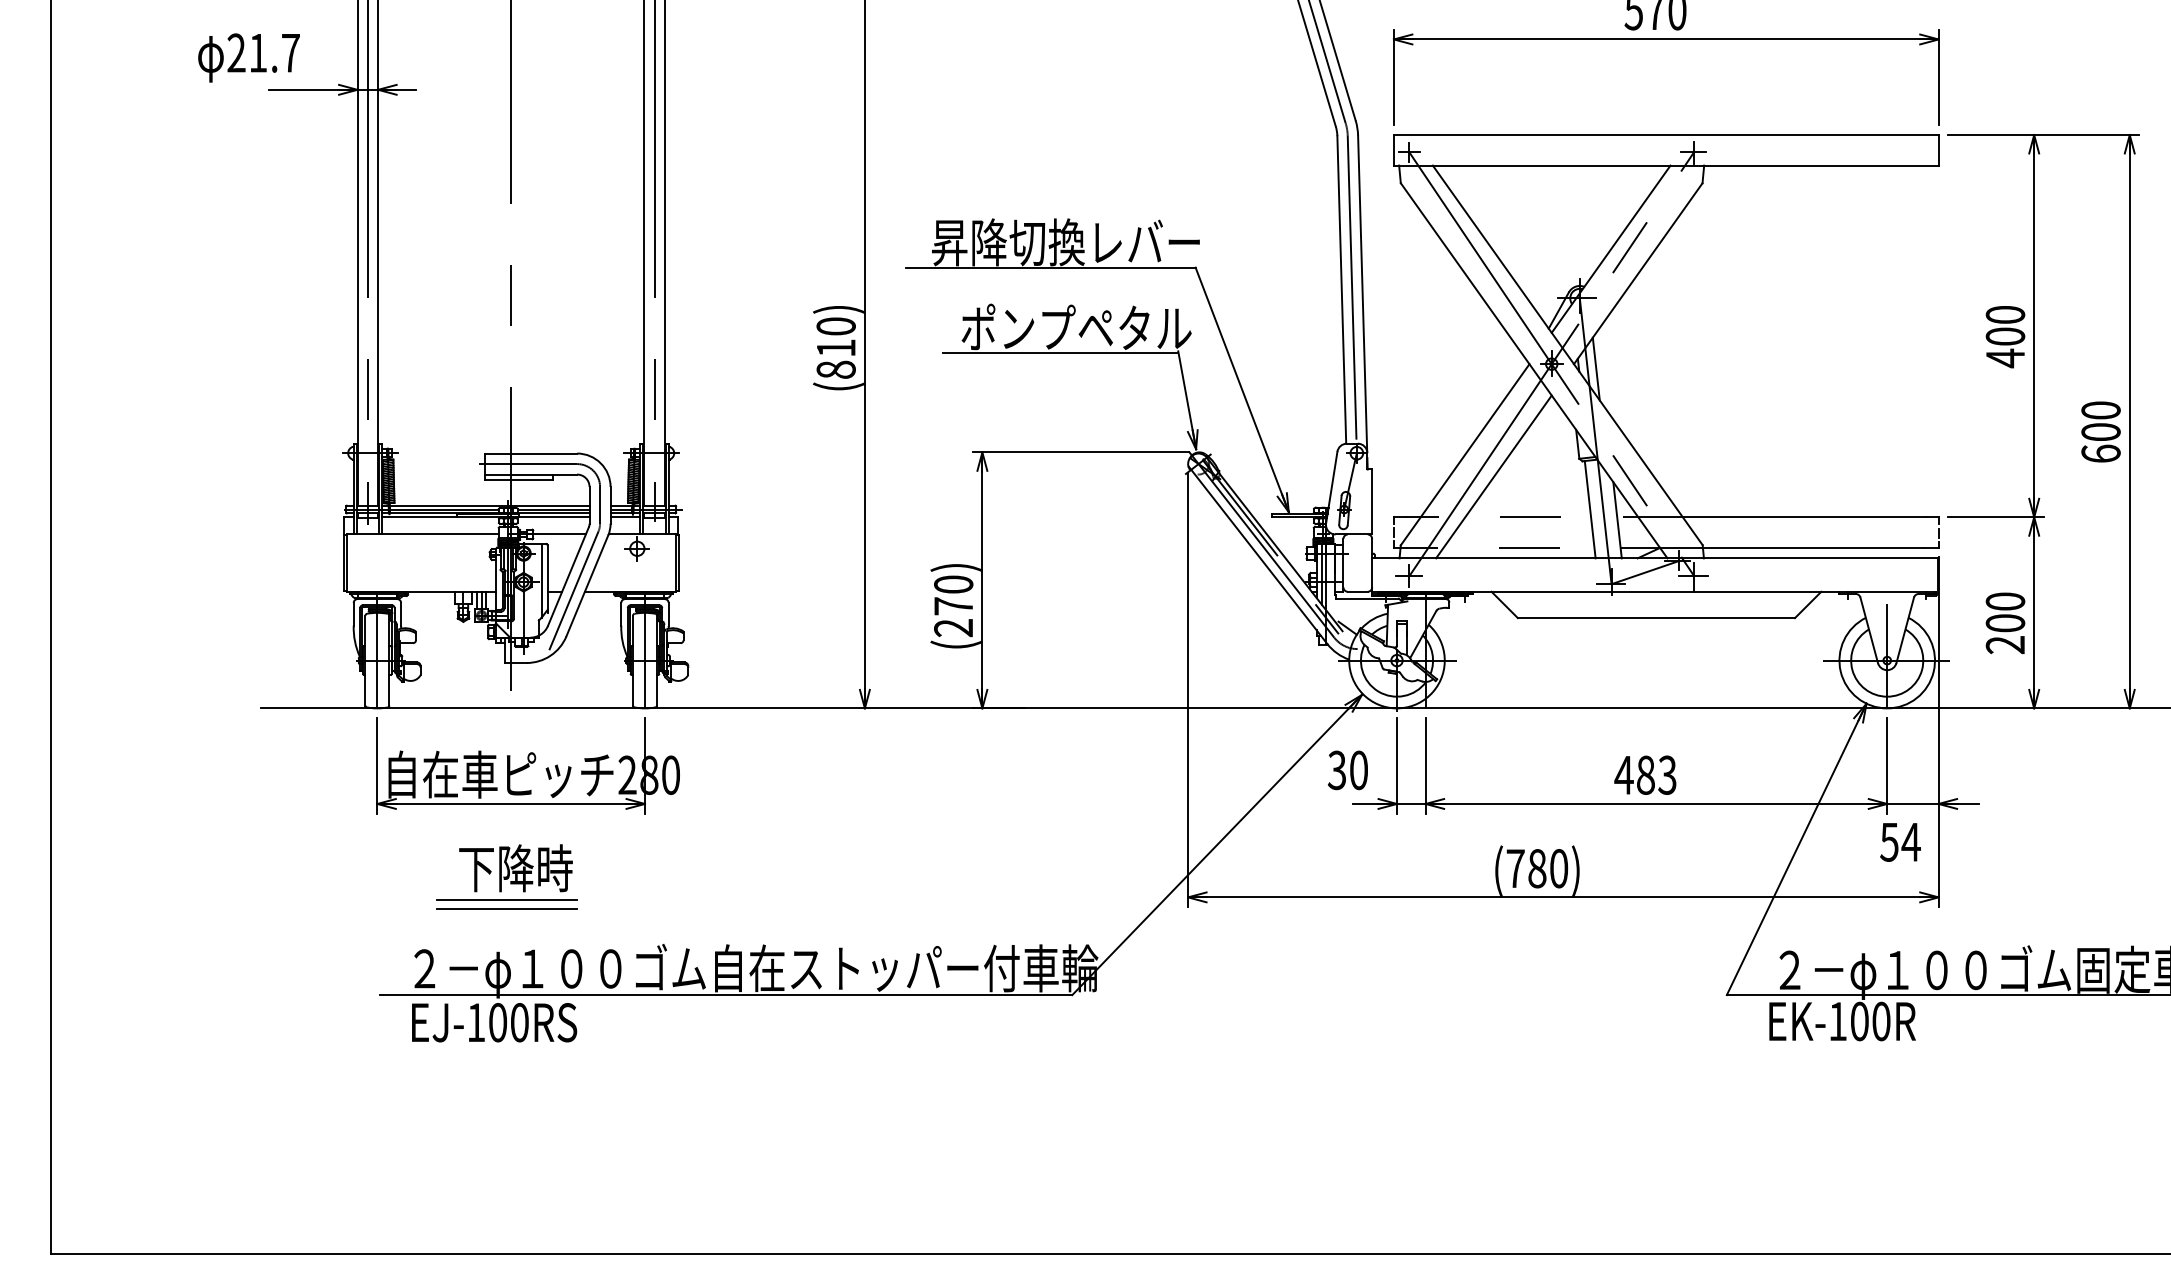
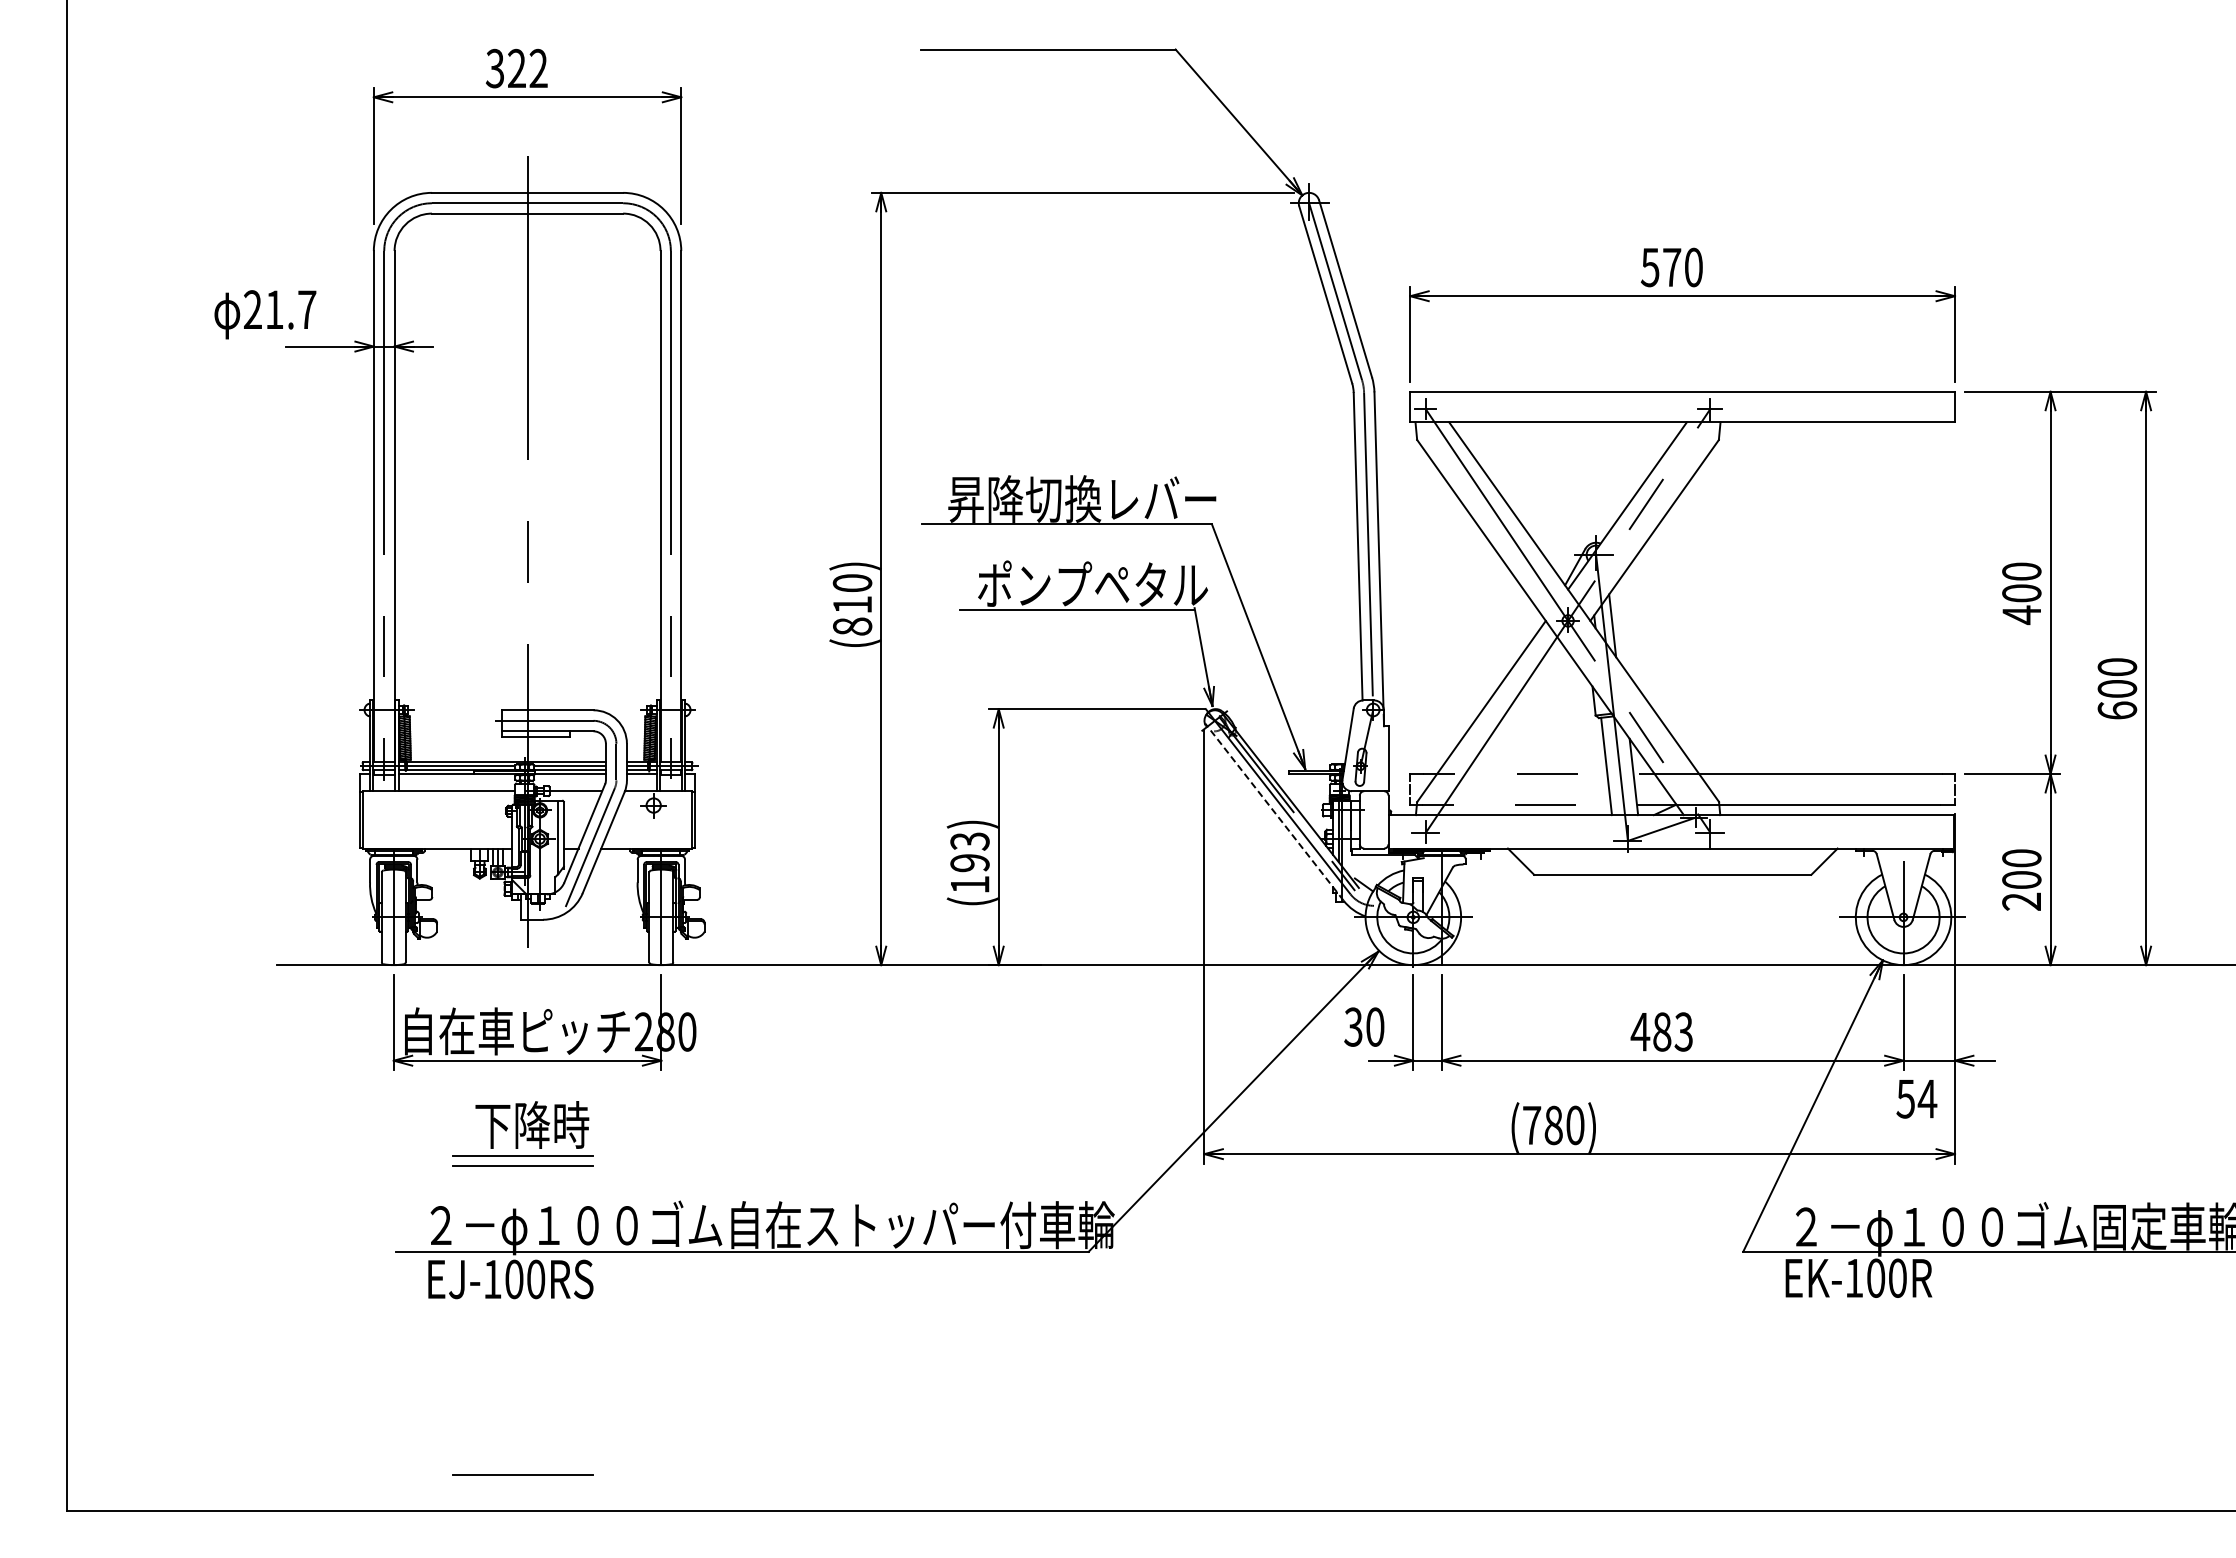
line: (1494, 476) -> (1510, 733), removed
line: (1258, 554) -> (1274, 811), solid -> dashed
text: (953, 605) -> (969, 862), (270) -> (193)
line: (506, 1217) -> (522, 1474), added

